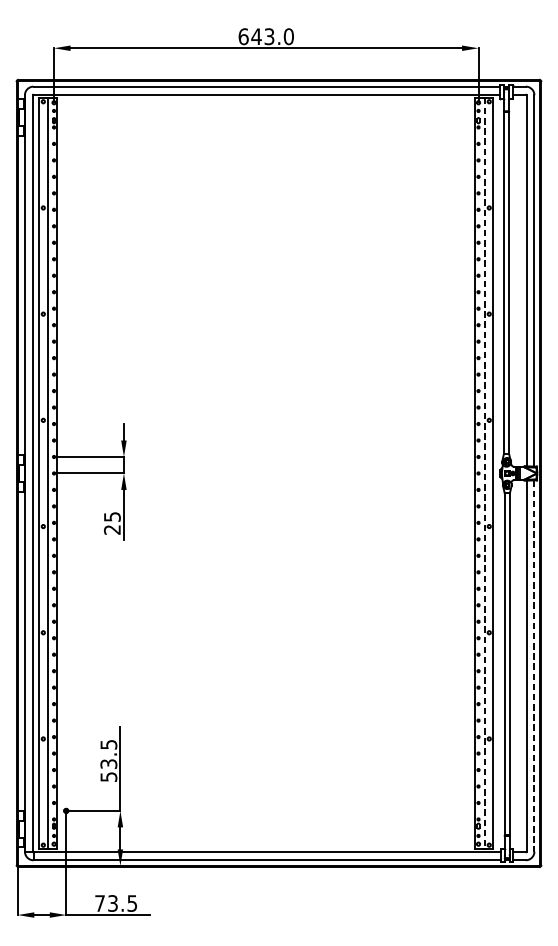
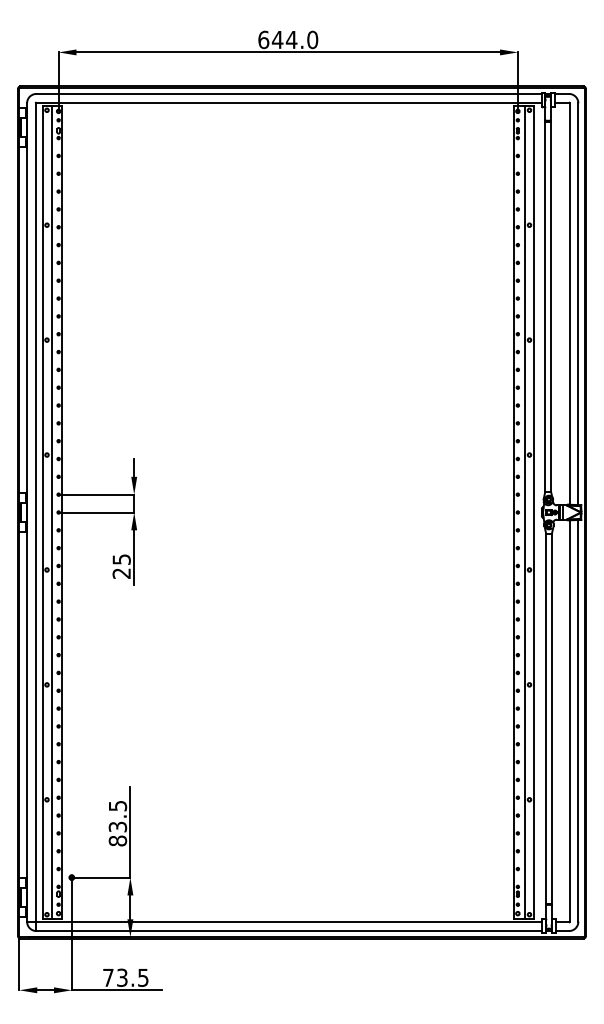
text: (269, 36) -> (291, 39), 643.0 -> 644.0
line: (485, 474) -> (525, 513), dashed -> solid
line: (534, 665) -> (578, 720), dashed -> solid
text: (108, 776) -> (117, 840), 53.5 -> 83.5

